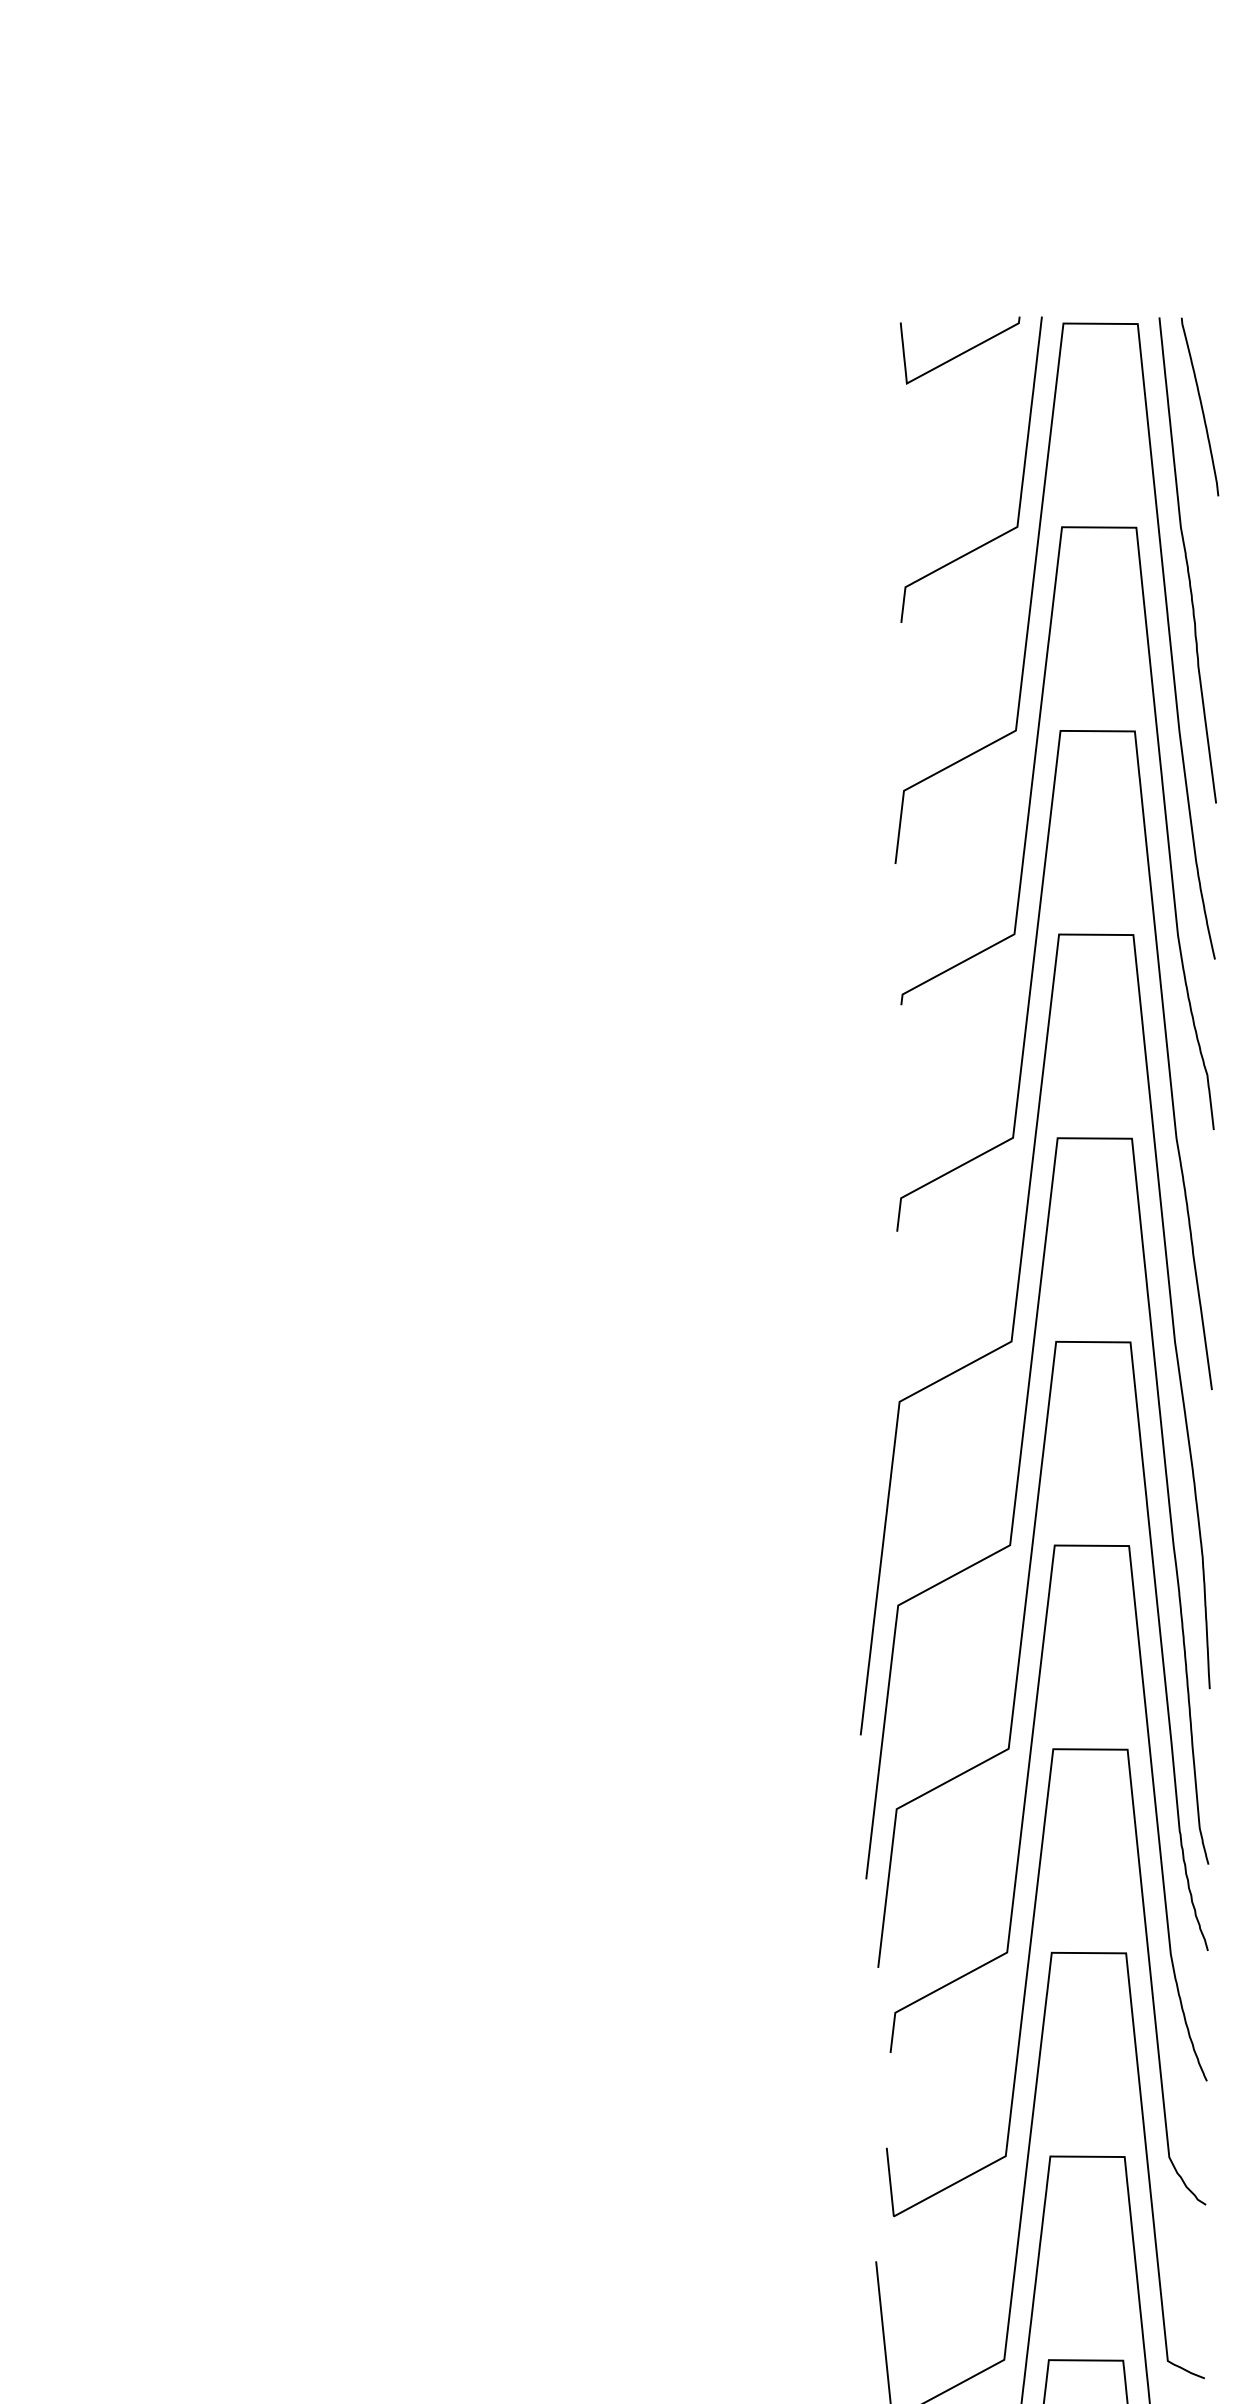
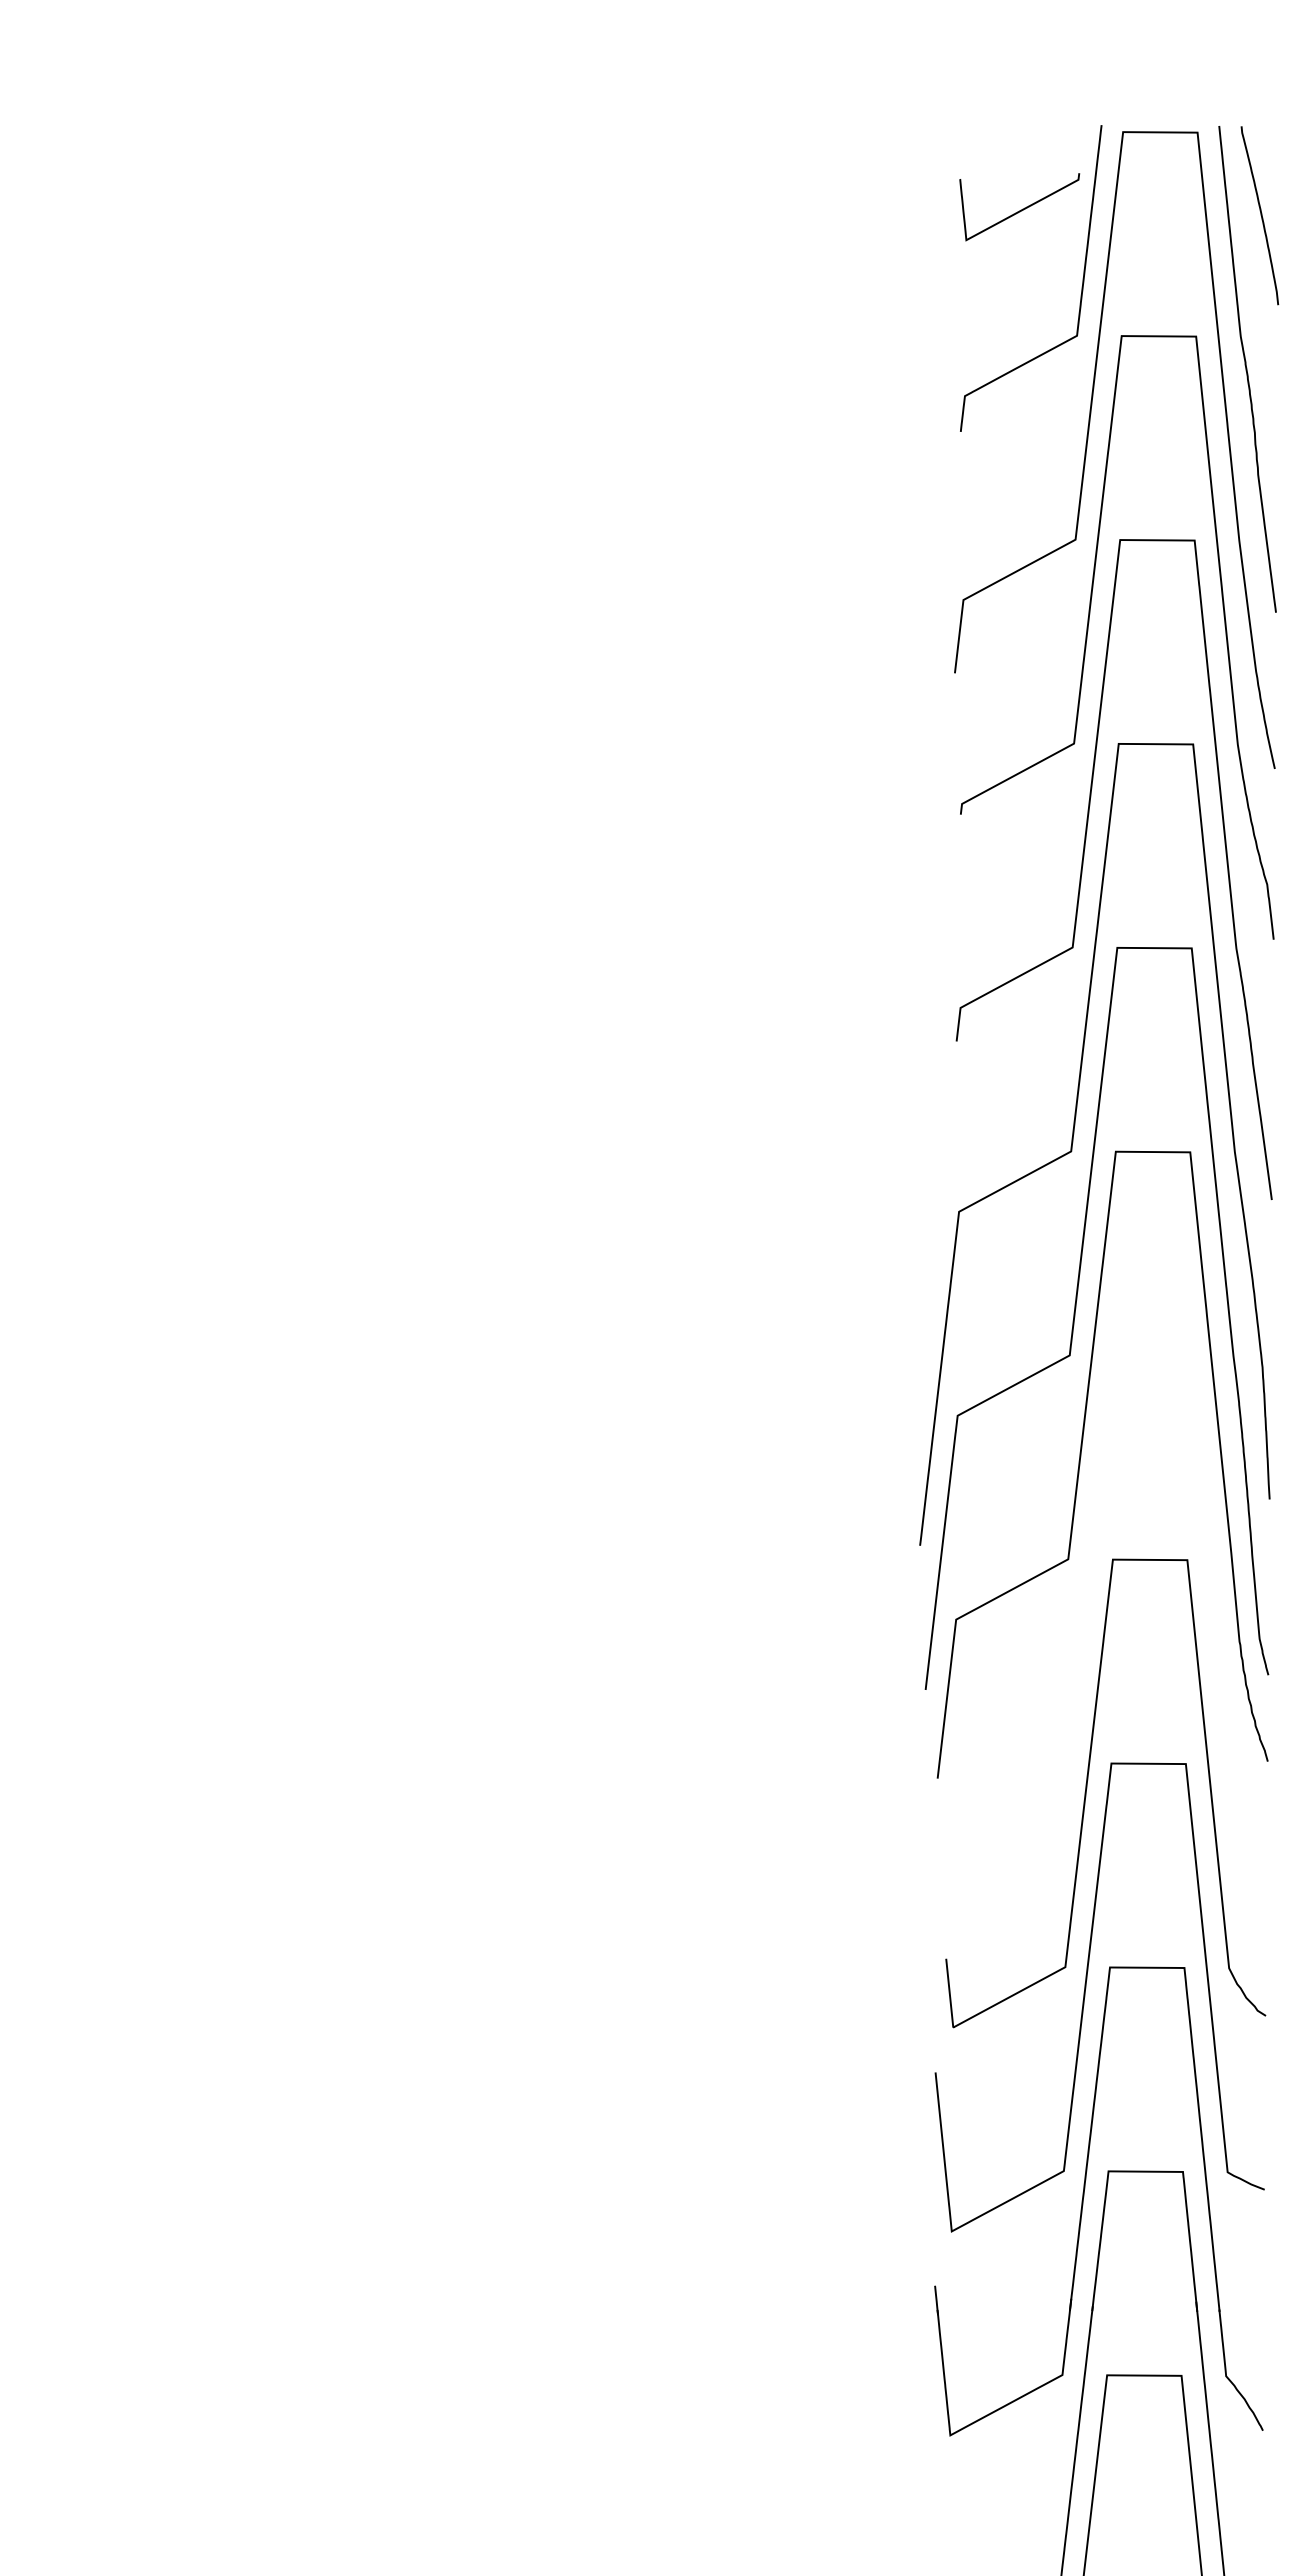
curve: (961, 352) -> (1021, 209), moved
curve: (1024, 1811) -> (1084, 1622), removed

